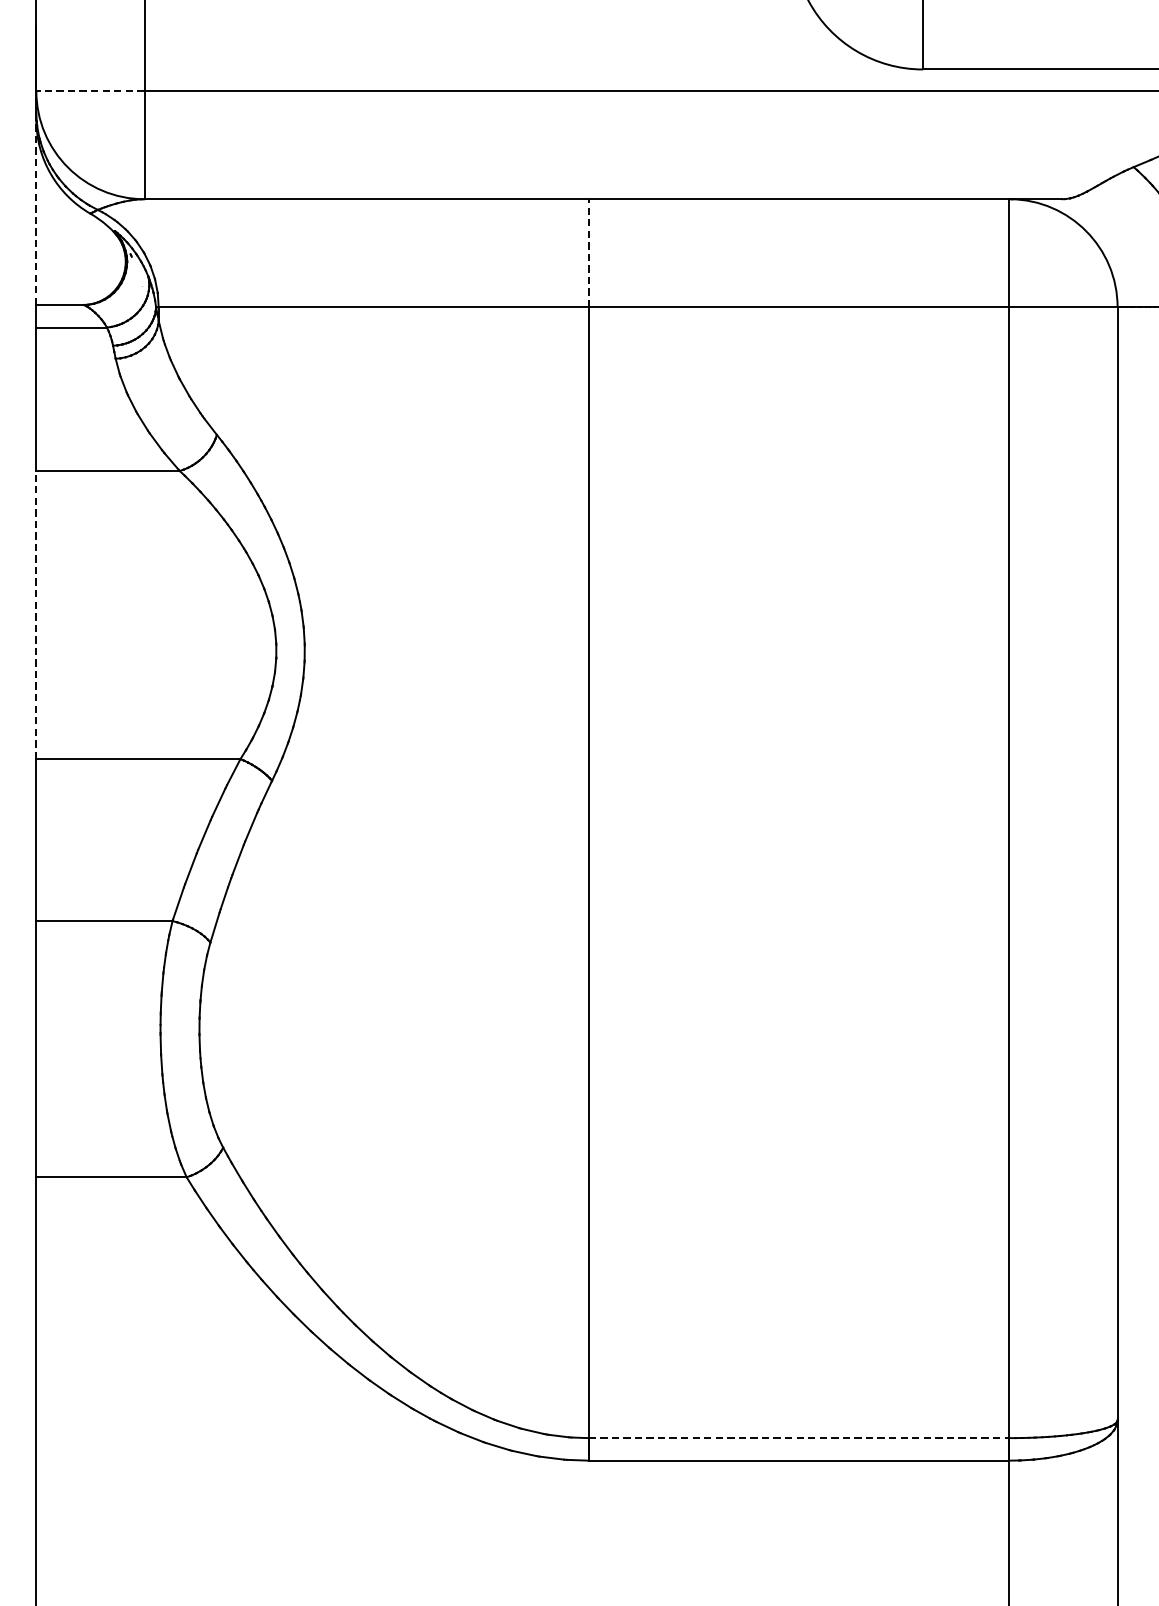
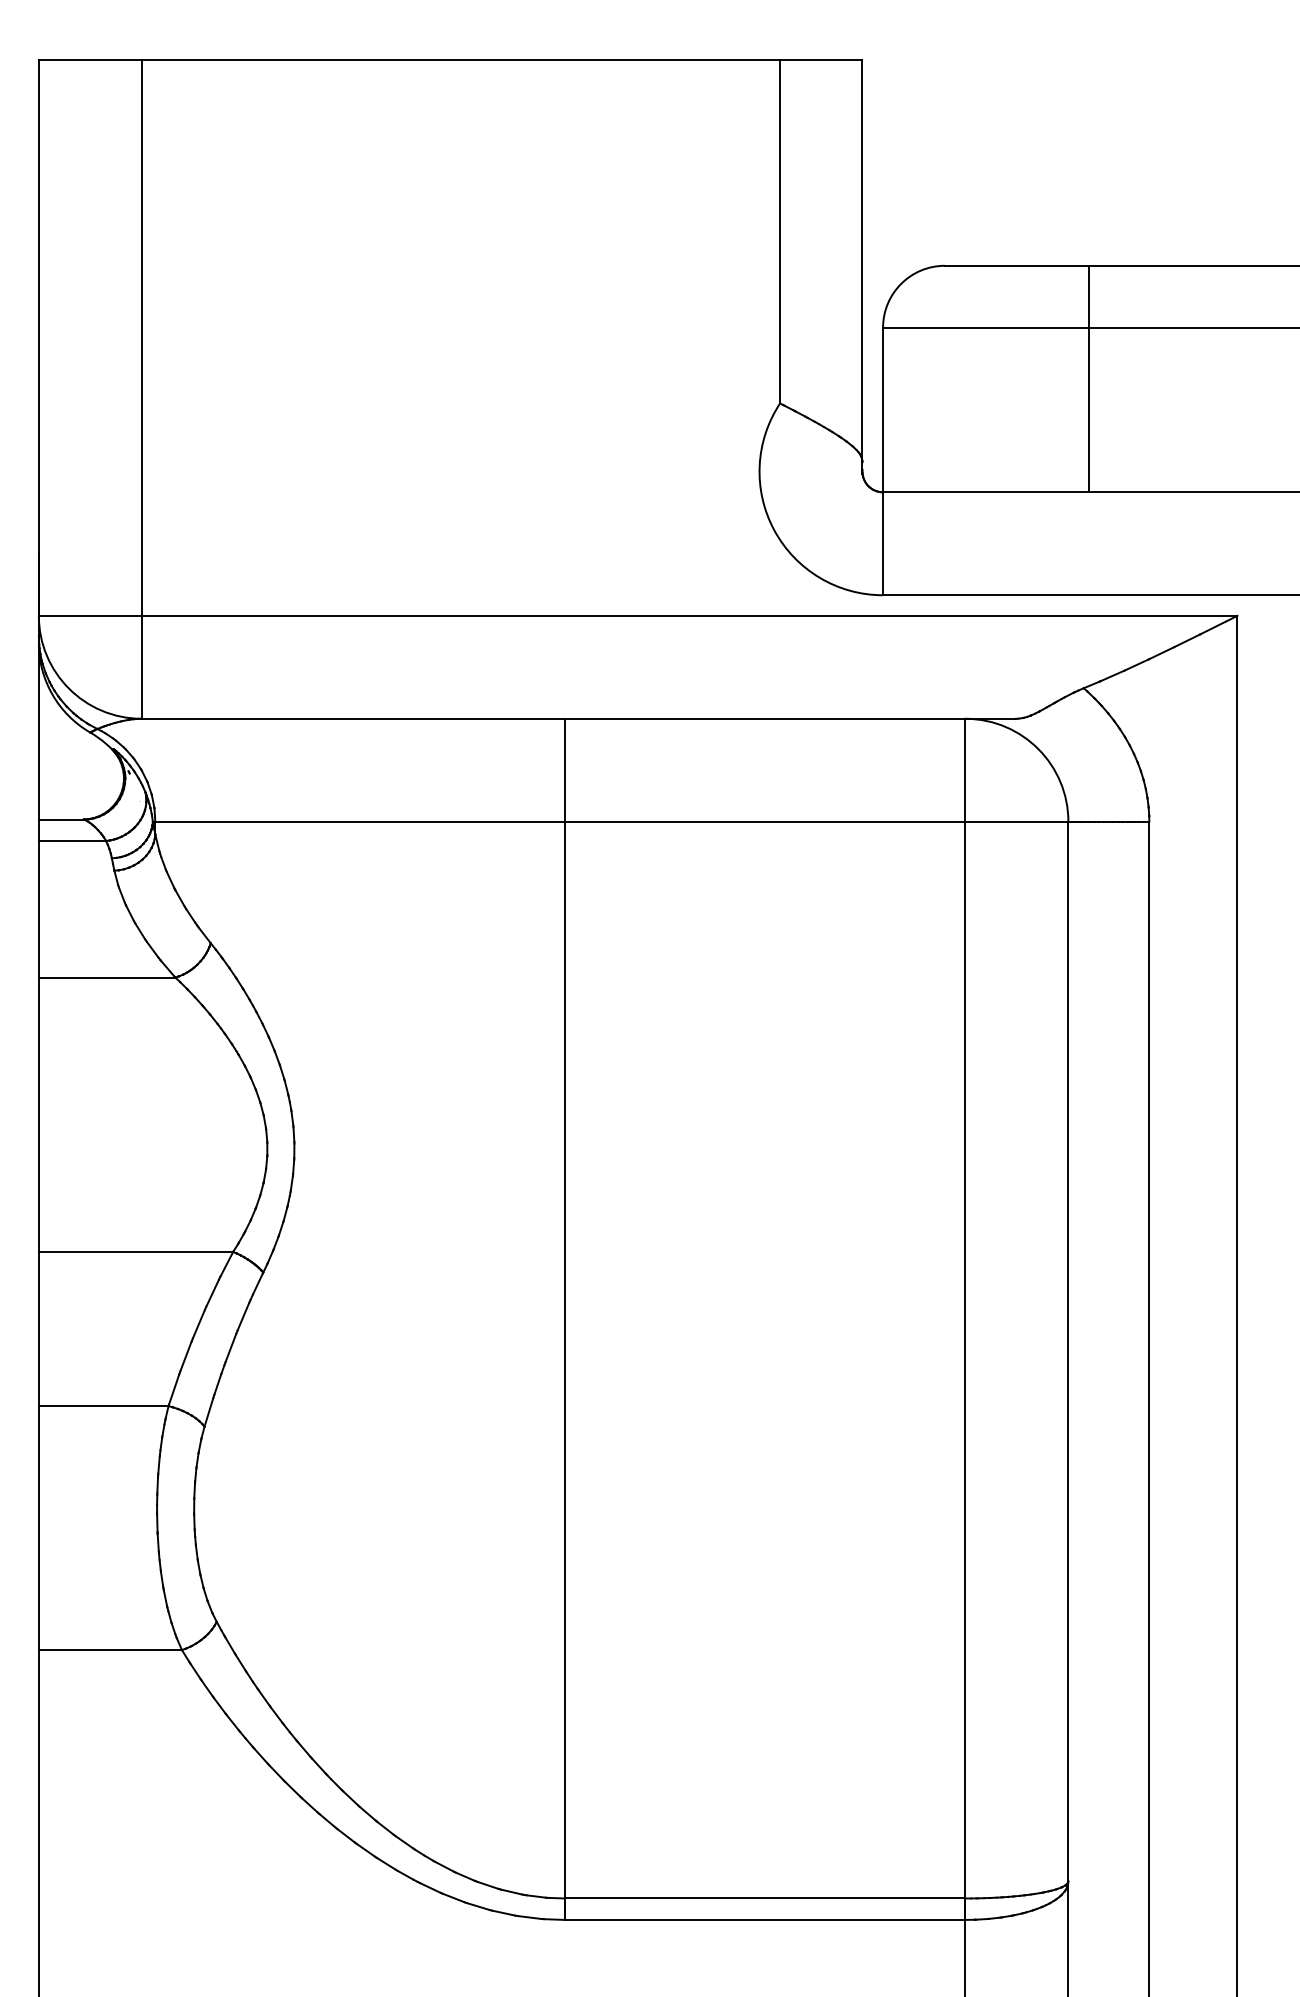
line: (89, 90) -> (89, 615), dashed -> solid
line: (36, 211) -> (38, 730), dashed -> solid
line: (588, 252) -> (564, 769), dashed -> solid
line: (36, 614) -> (38, 1114), dashed -> solid
line: (799, 1438) -> (765, 1898), dashed -> solid

